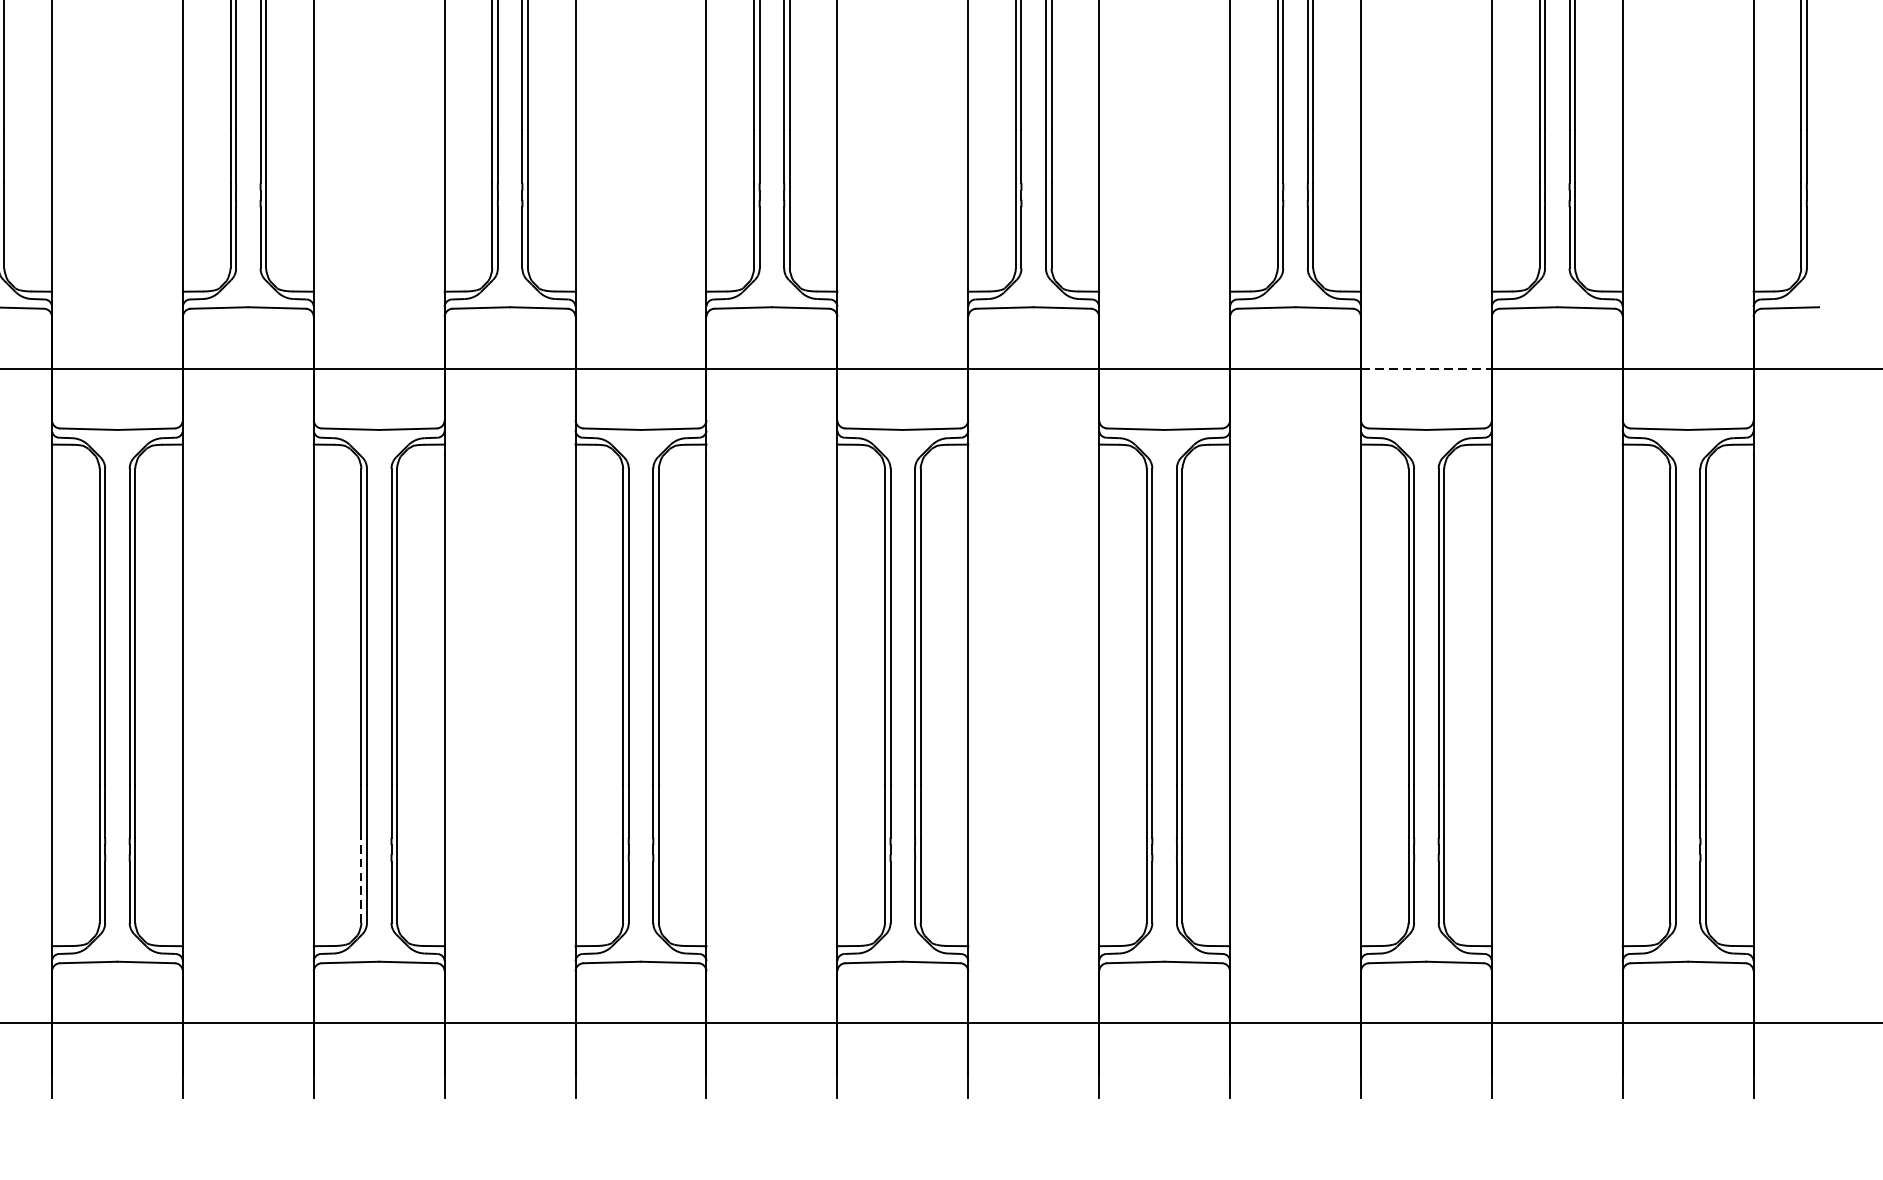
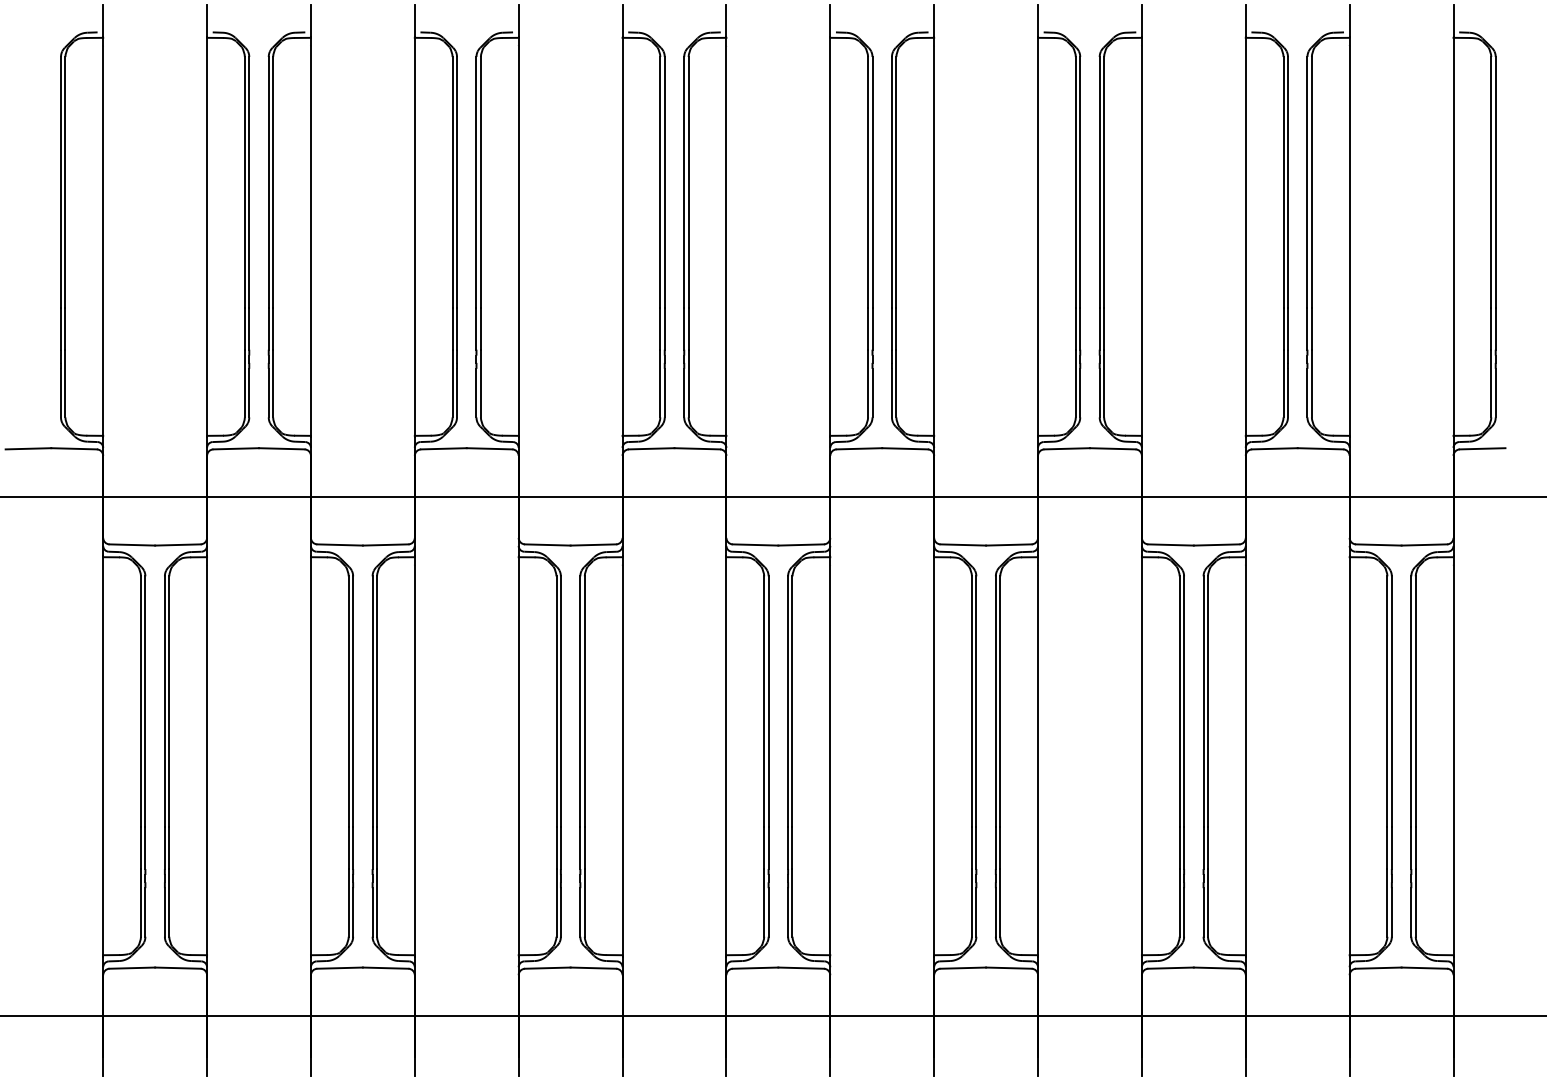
line: (1425, 368) -> (1193, 496), dashed -> solid
line: (361, 879) -> (348, 902), dashed -> solid

